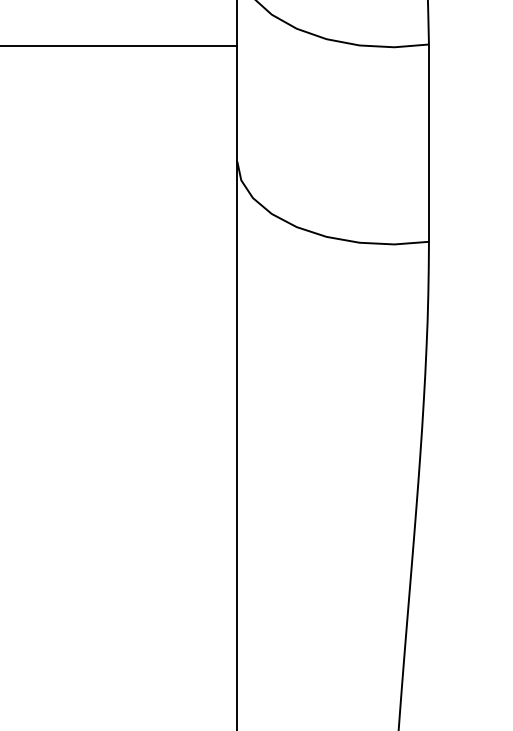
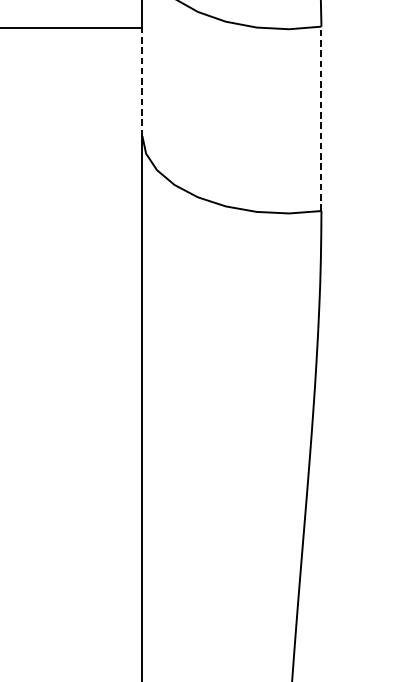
line: (237, 103) -> (142, 81), solid -> dashed
line: (428, 143) -> (321, 119), solid -> dashed

